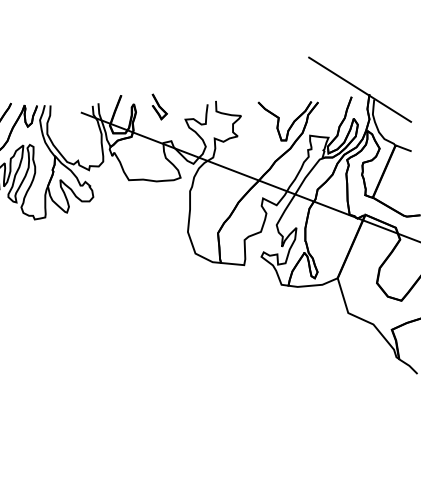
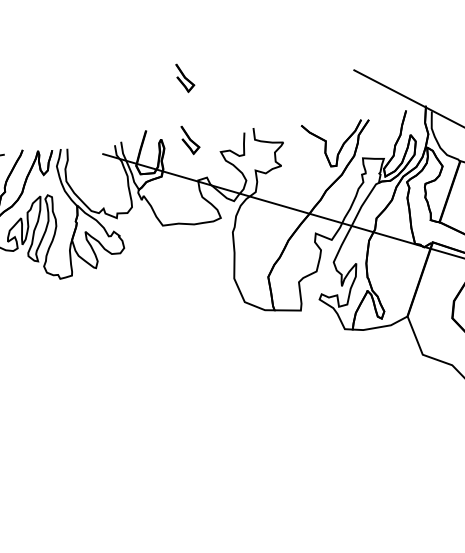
part: (159, 51) -> (185, 77), added

